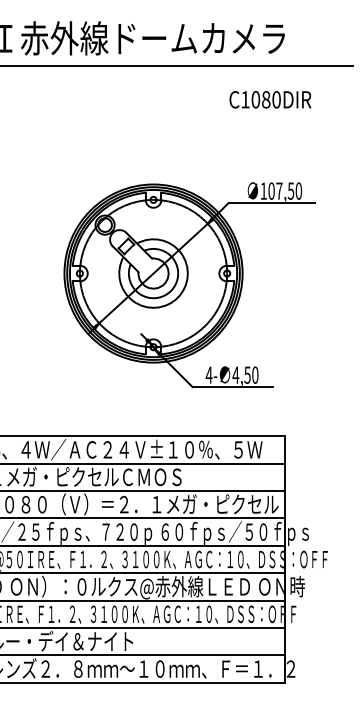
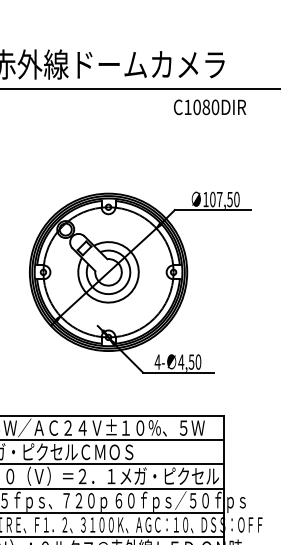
text: (270, 99) -> (210, 107), moved

